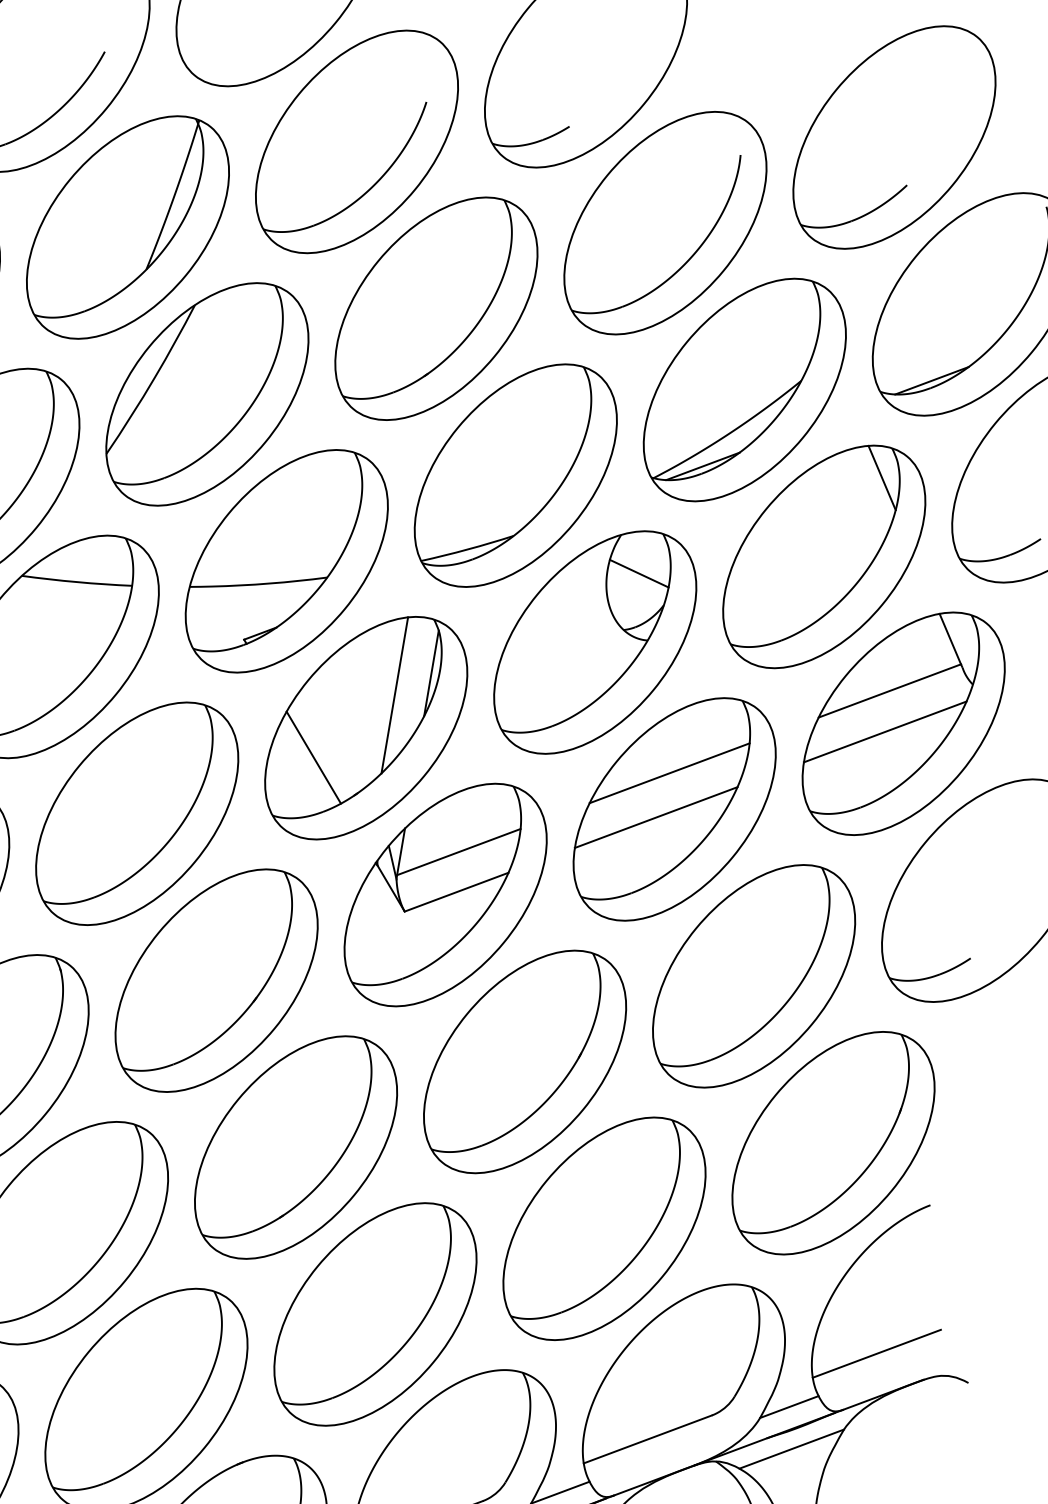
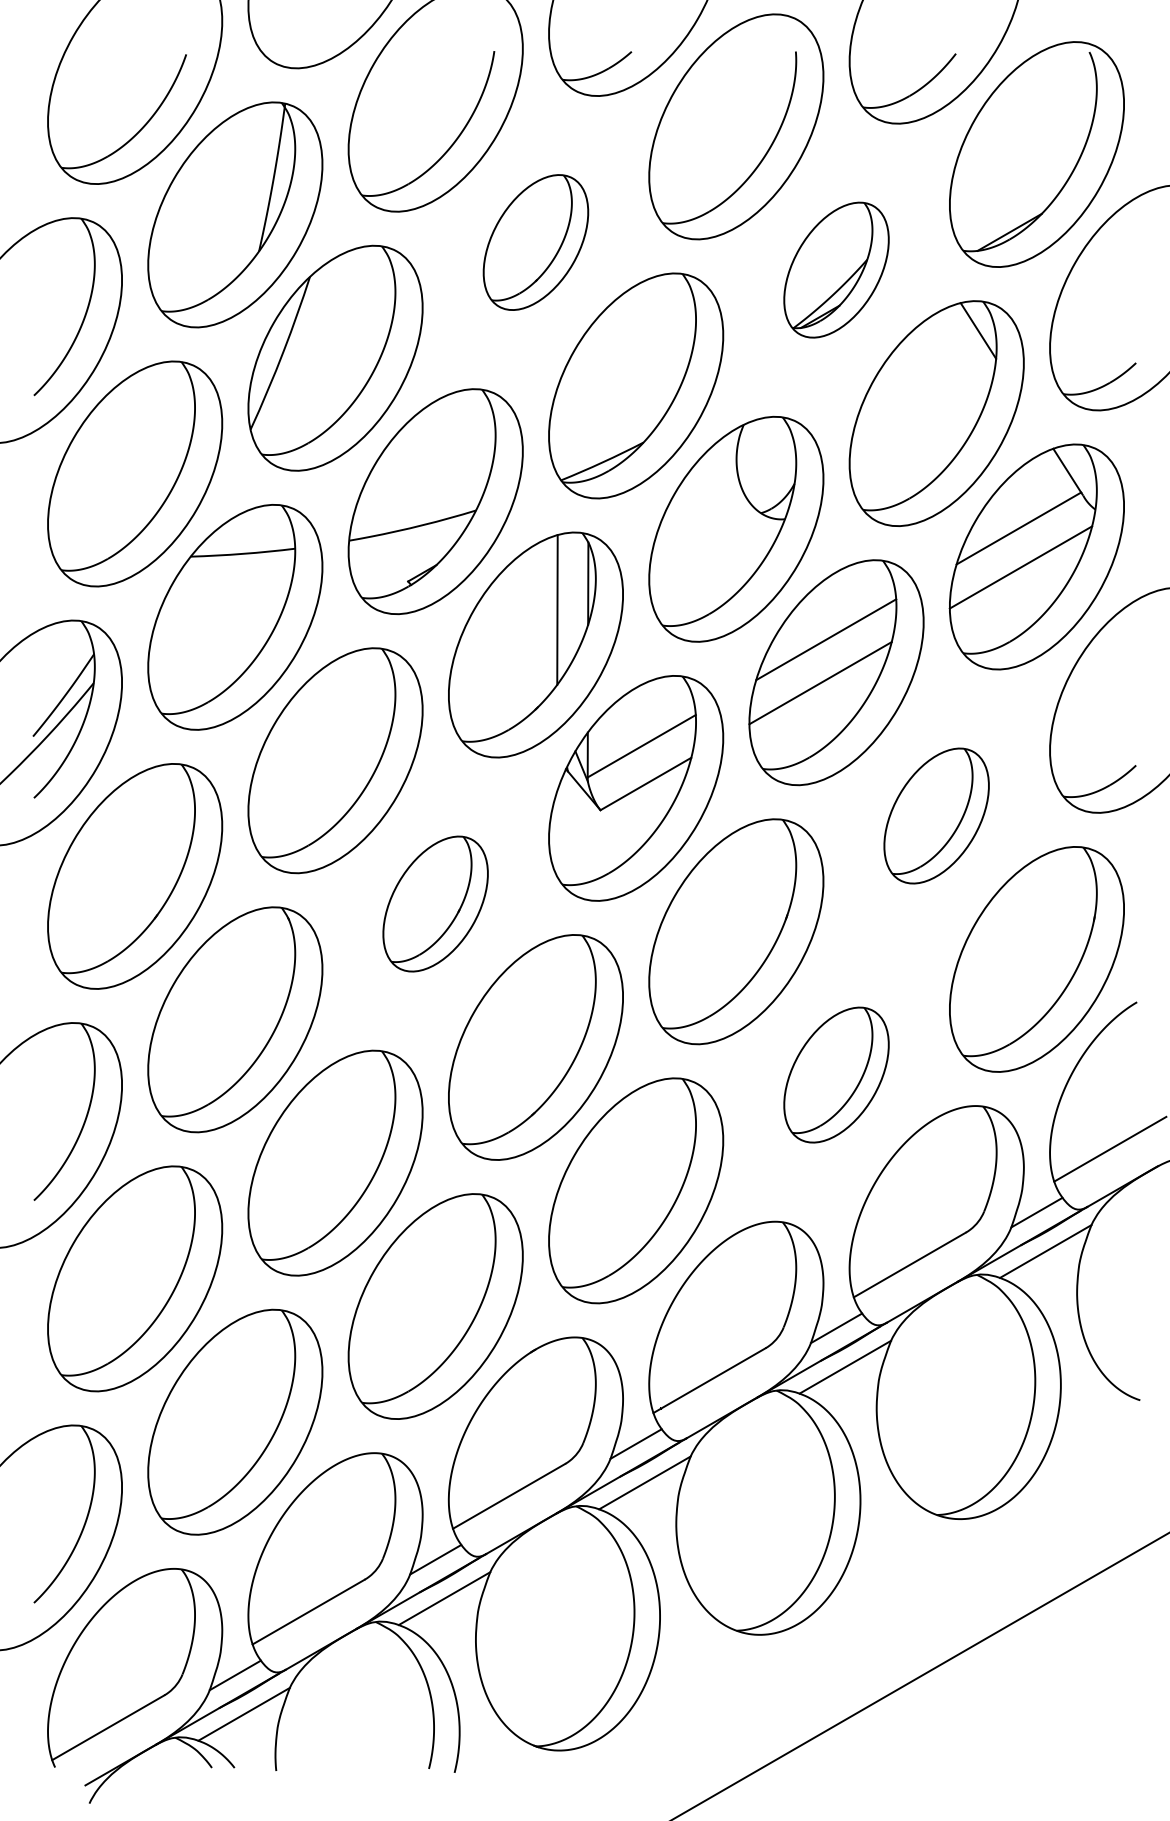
part: (435, 308) -> (535, 242), size x0.6
part: (744, 389) -> (836, 269), size x0.6
line: (639, 572) -> (766, 457), removed
line: (313, 757) -> (491, 680), removed
part: (753, 975) -> (936, 815), size x0.6
part: (216, 980) -> (435, 903), size x0.6
part: (604, 1228) -> (836, 1074), size x0.6

